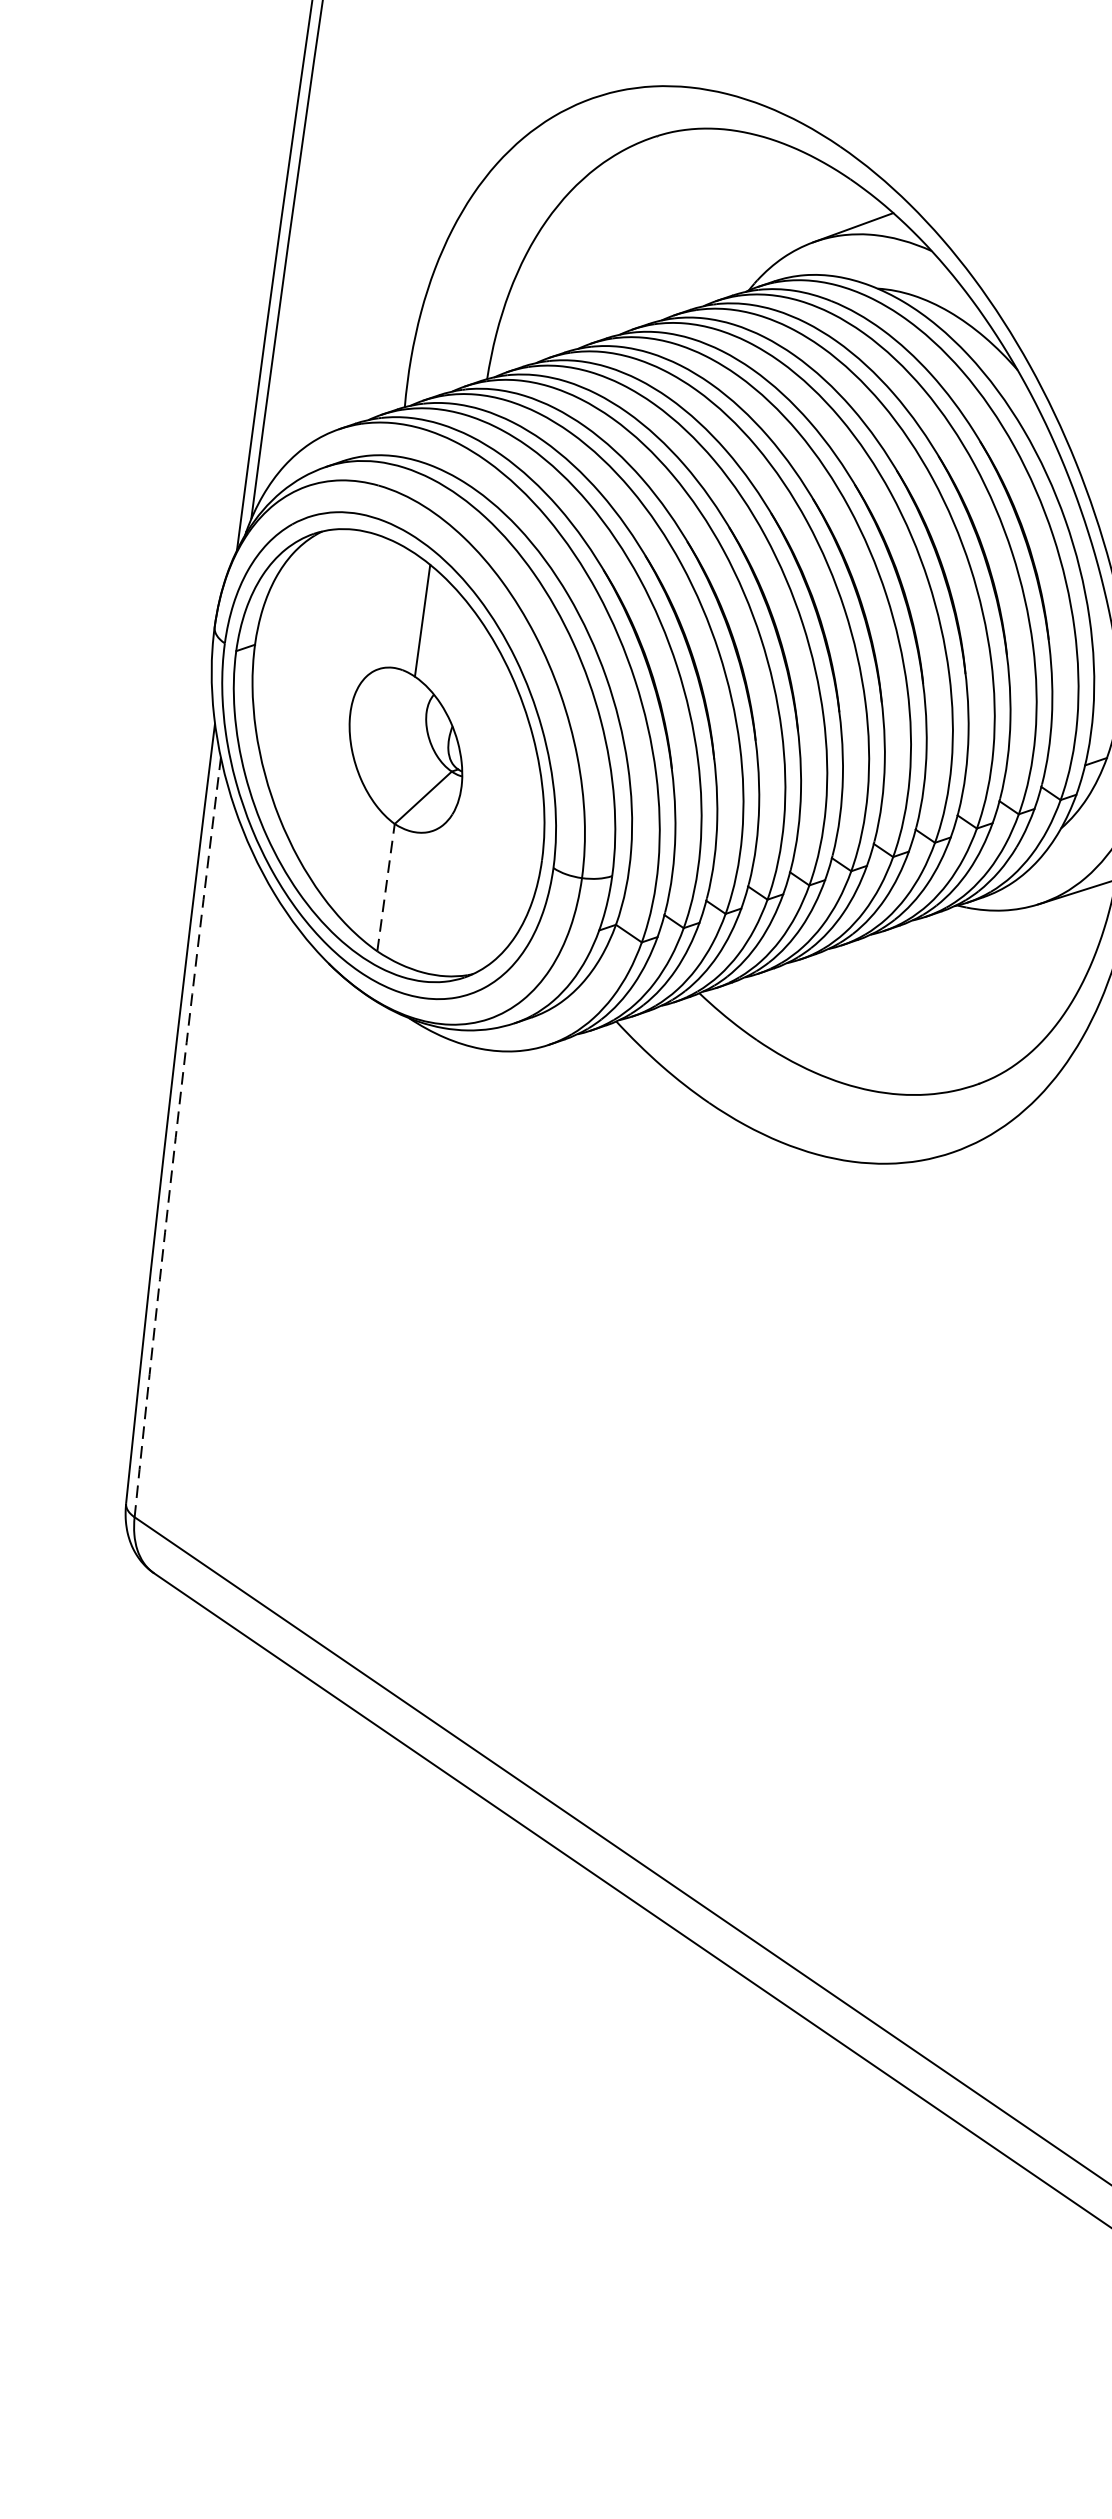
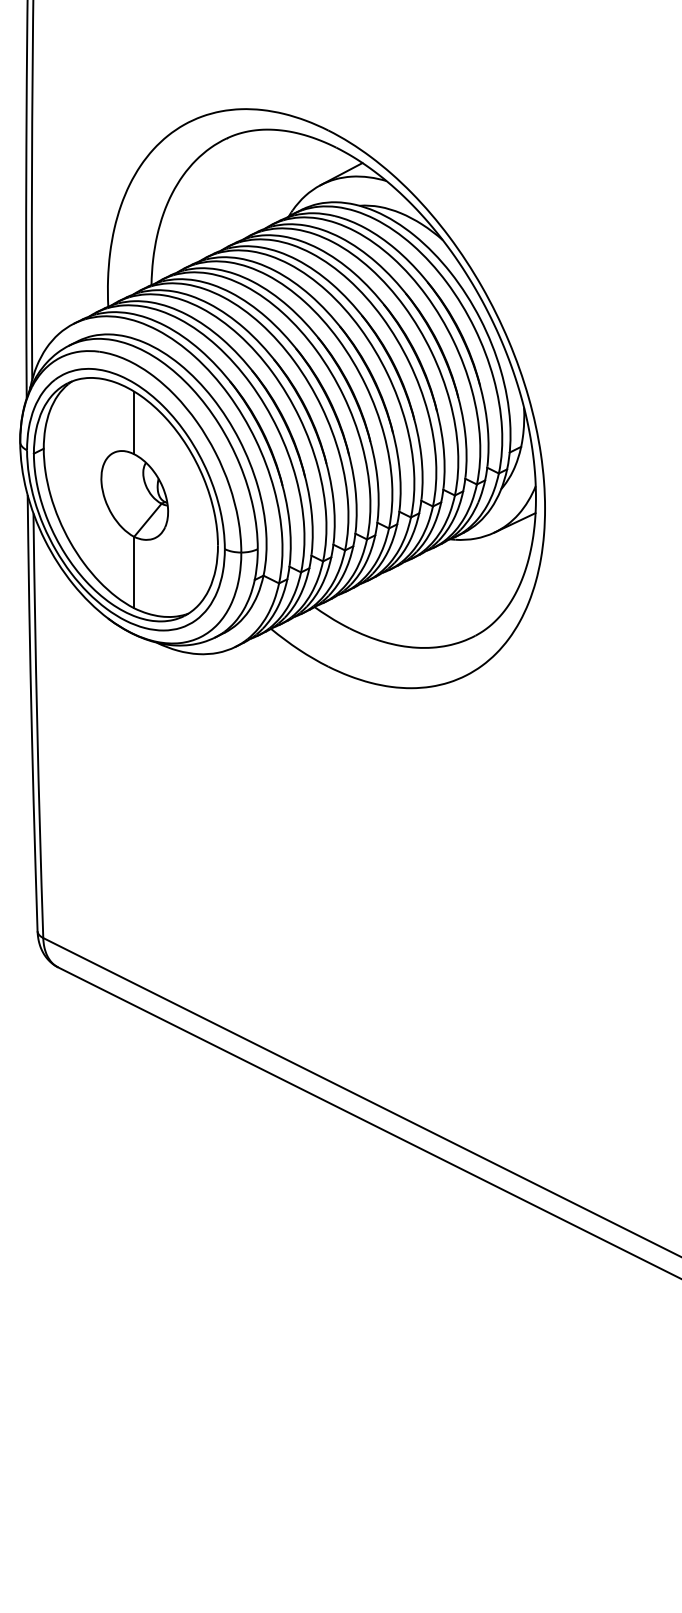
line: (386, 887) -> (134, 572), dashed -> solid
arc: (176, 1136) -> (37, 725), dashed -> solid

